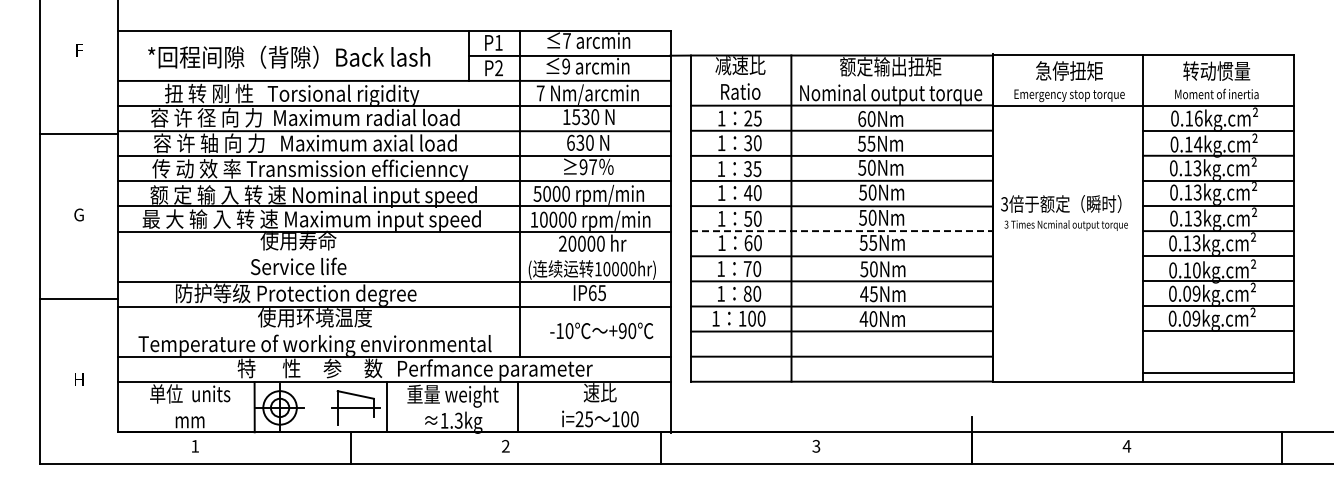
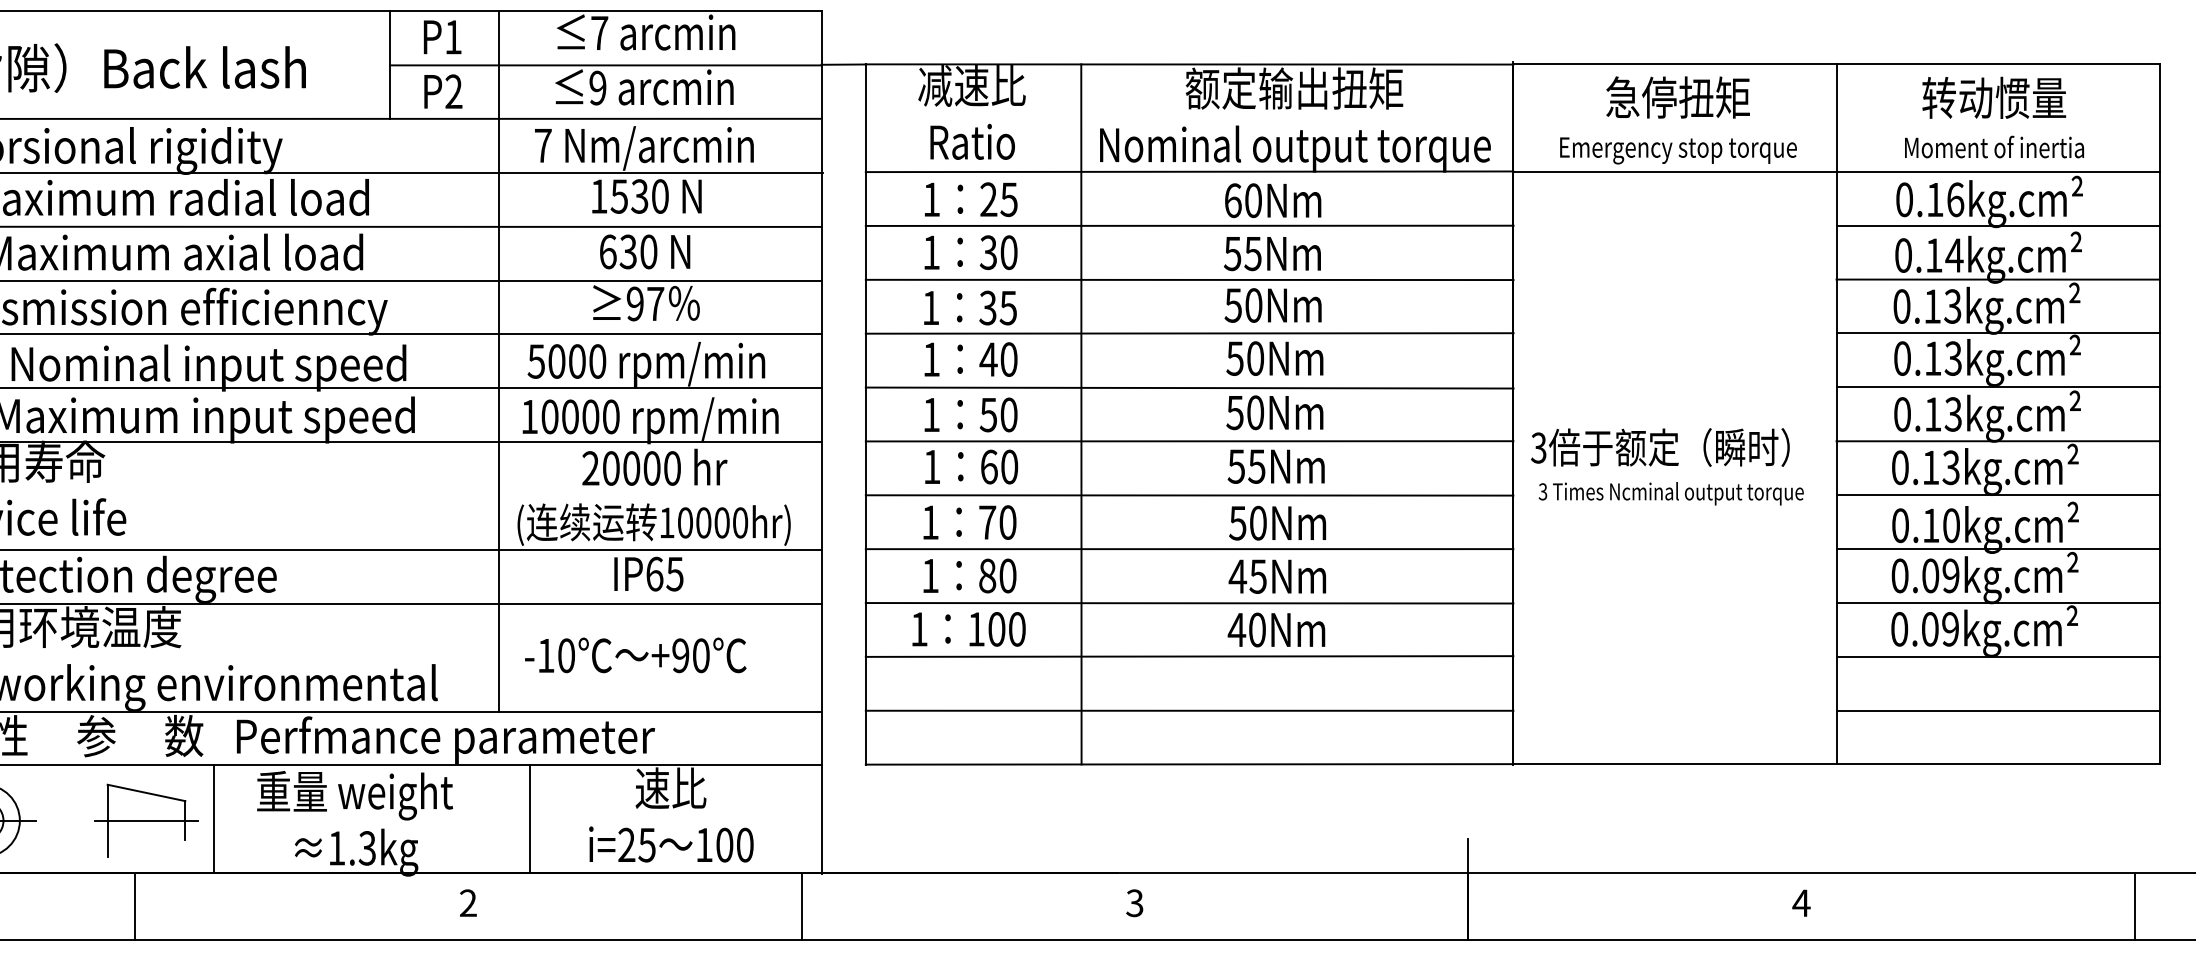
text: (1064, 212) -> (1667, 465), moved
line: (841, 231) -> (1188, 442), dashed -> solid
text: (601, 330) -> (635, 654), moved
line: (1218, 372) -> (1998, 710), moved
line: (517, 407) -> (529, 819), moved

